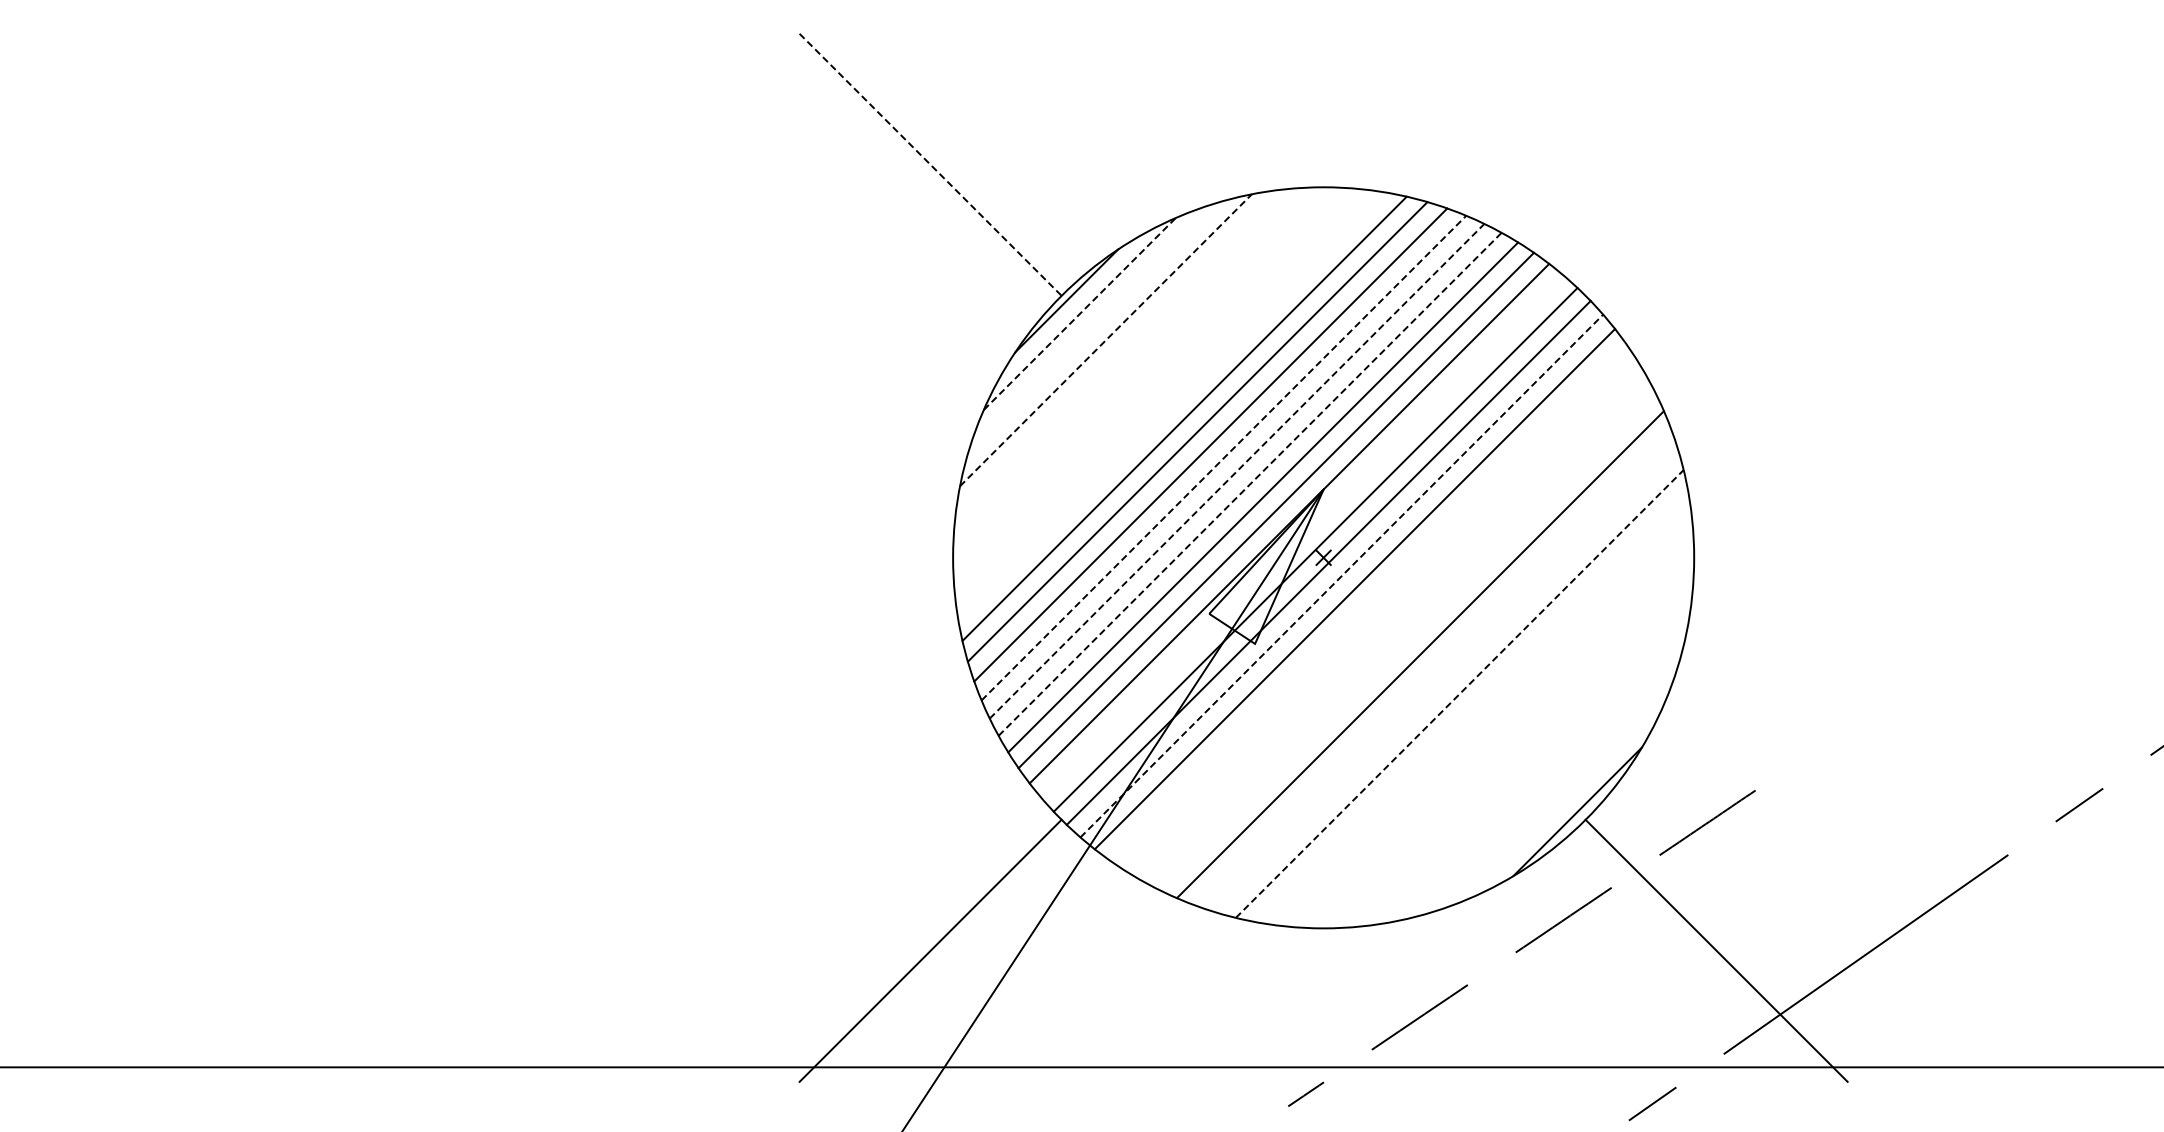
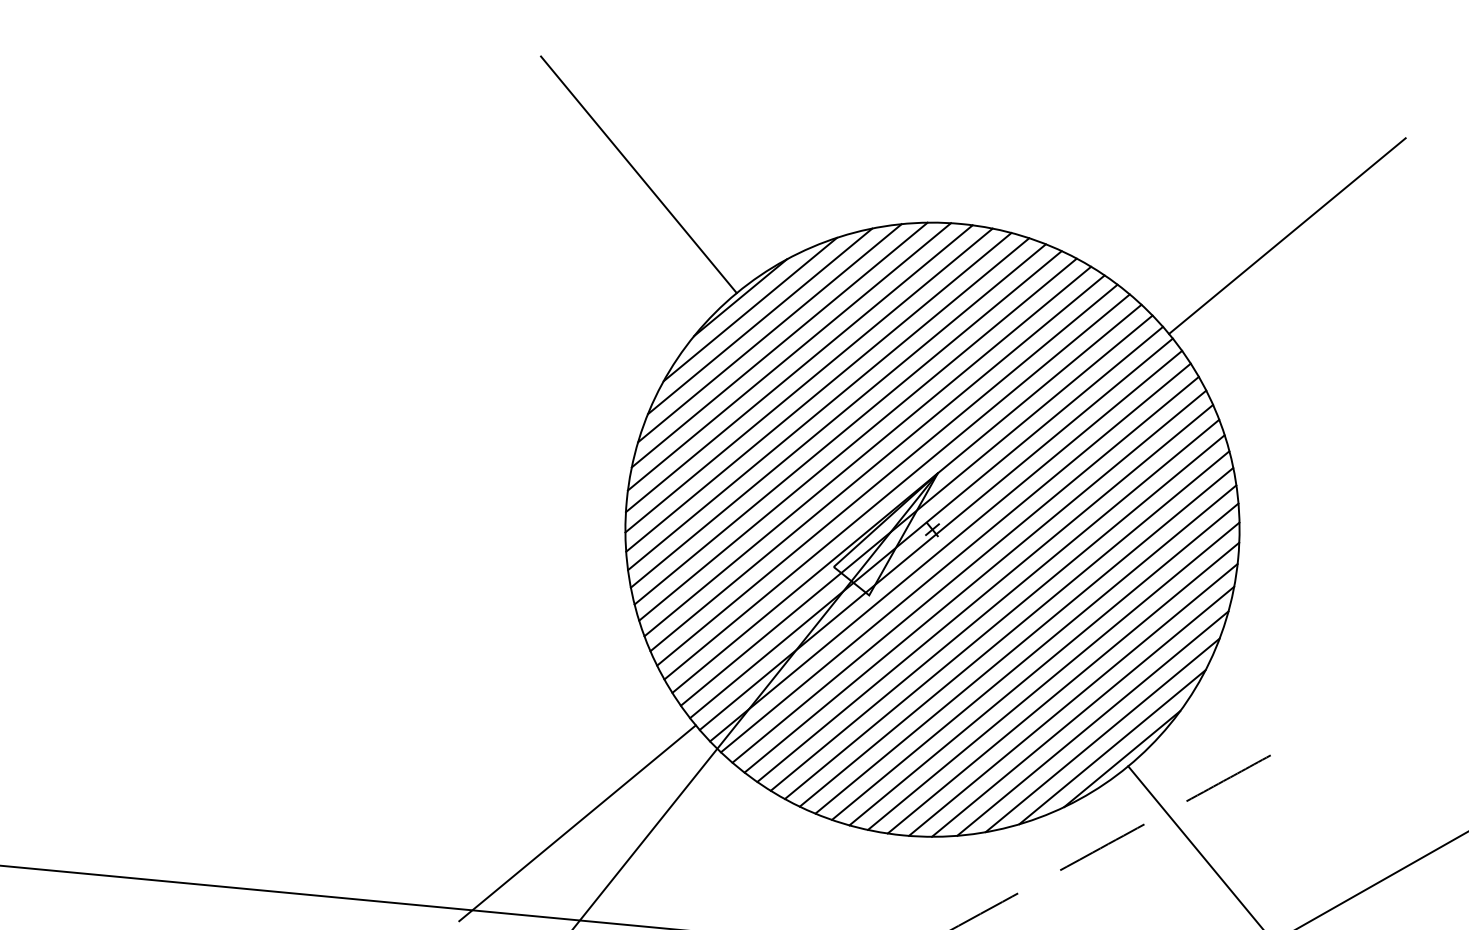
line: (1716, 164) -> (1287, 235), added
line: (930, 165) -> (638, 175), dashed -> solid
line: (1079, 314) -> (750, 309), dashed -> solid
line: (1092, 326) -> (759, 320), added
line: (1106, 339) -> (770, 332), dashed -> solid
line: (1118, 353) -> (779, 345), added
line: (1132, 366) -> (789, 356), added
line: (1145, 379) -> (799, 368), added
line: (1158, 392) -> (809, 380), added
line: (1171, 405) -> (818, 392), added
line: (1223, 458) -> (857, 439), dashed -> solid
line: (1237, 471) -> (868, 451), dashed -> solid
line: (1250, 484) -> (877, 463), dashed -> solid
line: (1302, 536) -> (916, 510), added
line: (1341, 576) -> (945, 546), dashed -> solid
line: (1367, 602) -> (965, 569), added
line: (1380, 614) -> (974, 580), added
line: (1393, 628) -> (984, 593), added
line: (1407, 641) -> (995, 605), added
line: (1433, 667) -> (1014, 628), added
line: (1446, 680) -> (1024, 640), added
line: (1459, 693) -> (1034, 652), dashed -> solid
line: (1472, 706) -> (1043, 663), added
line: (1485, 719) -> (1053, 675), added
line: (1498, 732) -> (1063, 687), added
line: (1512, 746) -> (1073, 700), added
line: (1524, 759) -> (1082, 711), added
line: (1538, 772) -> (1093, 723), added
line: (1551, 785) -> (1102, 735), added
line: (1564, 798) -> (1112, 747), added

